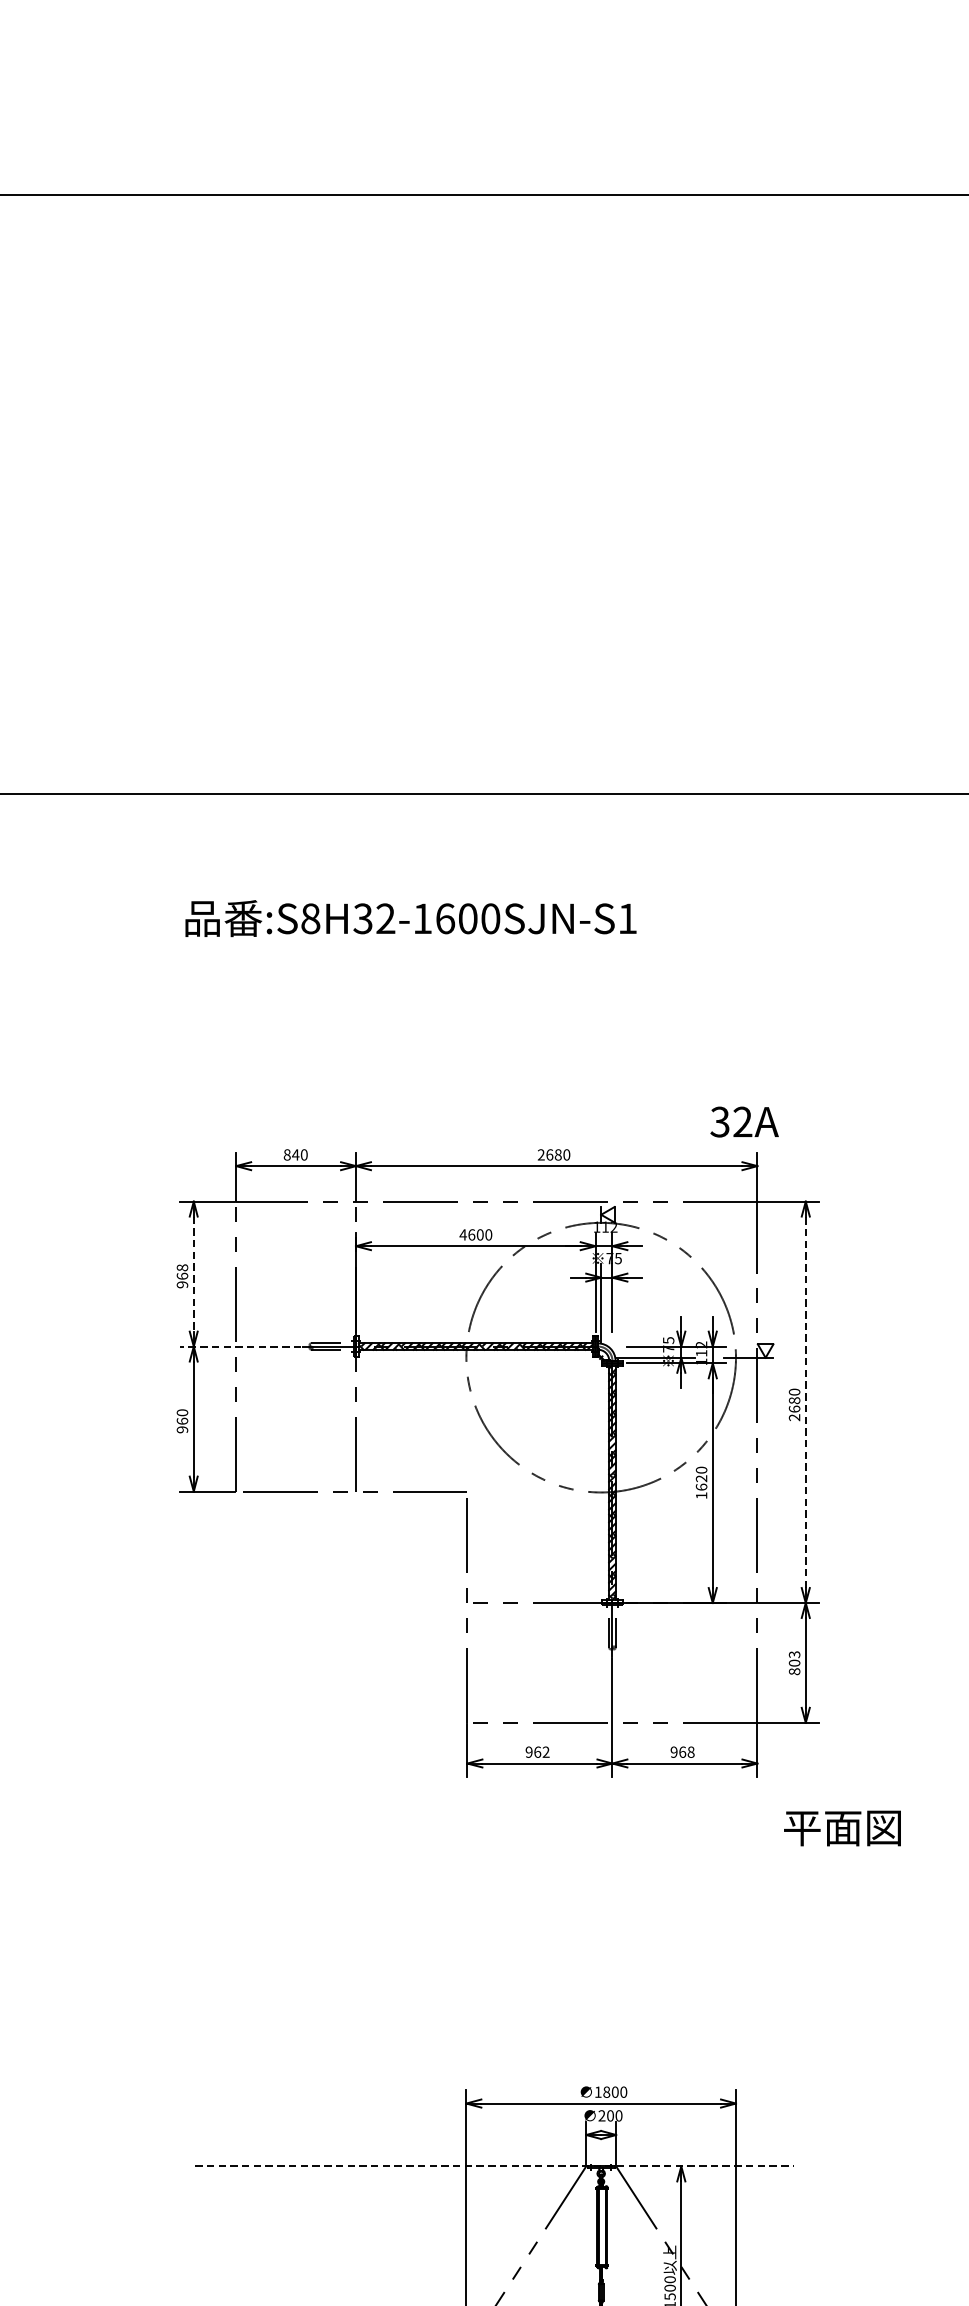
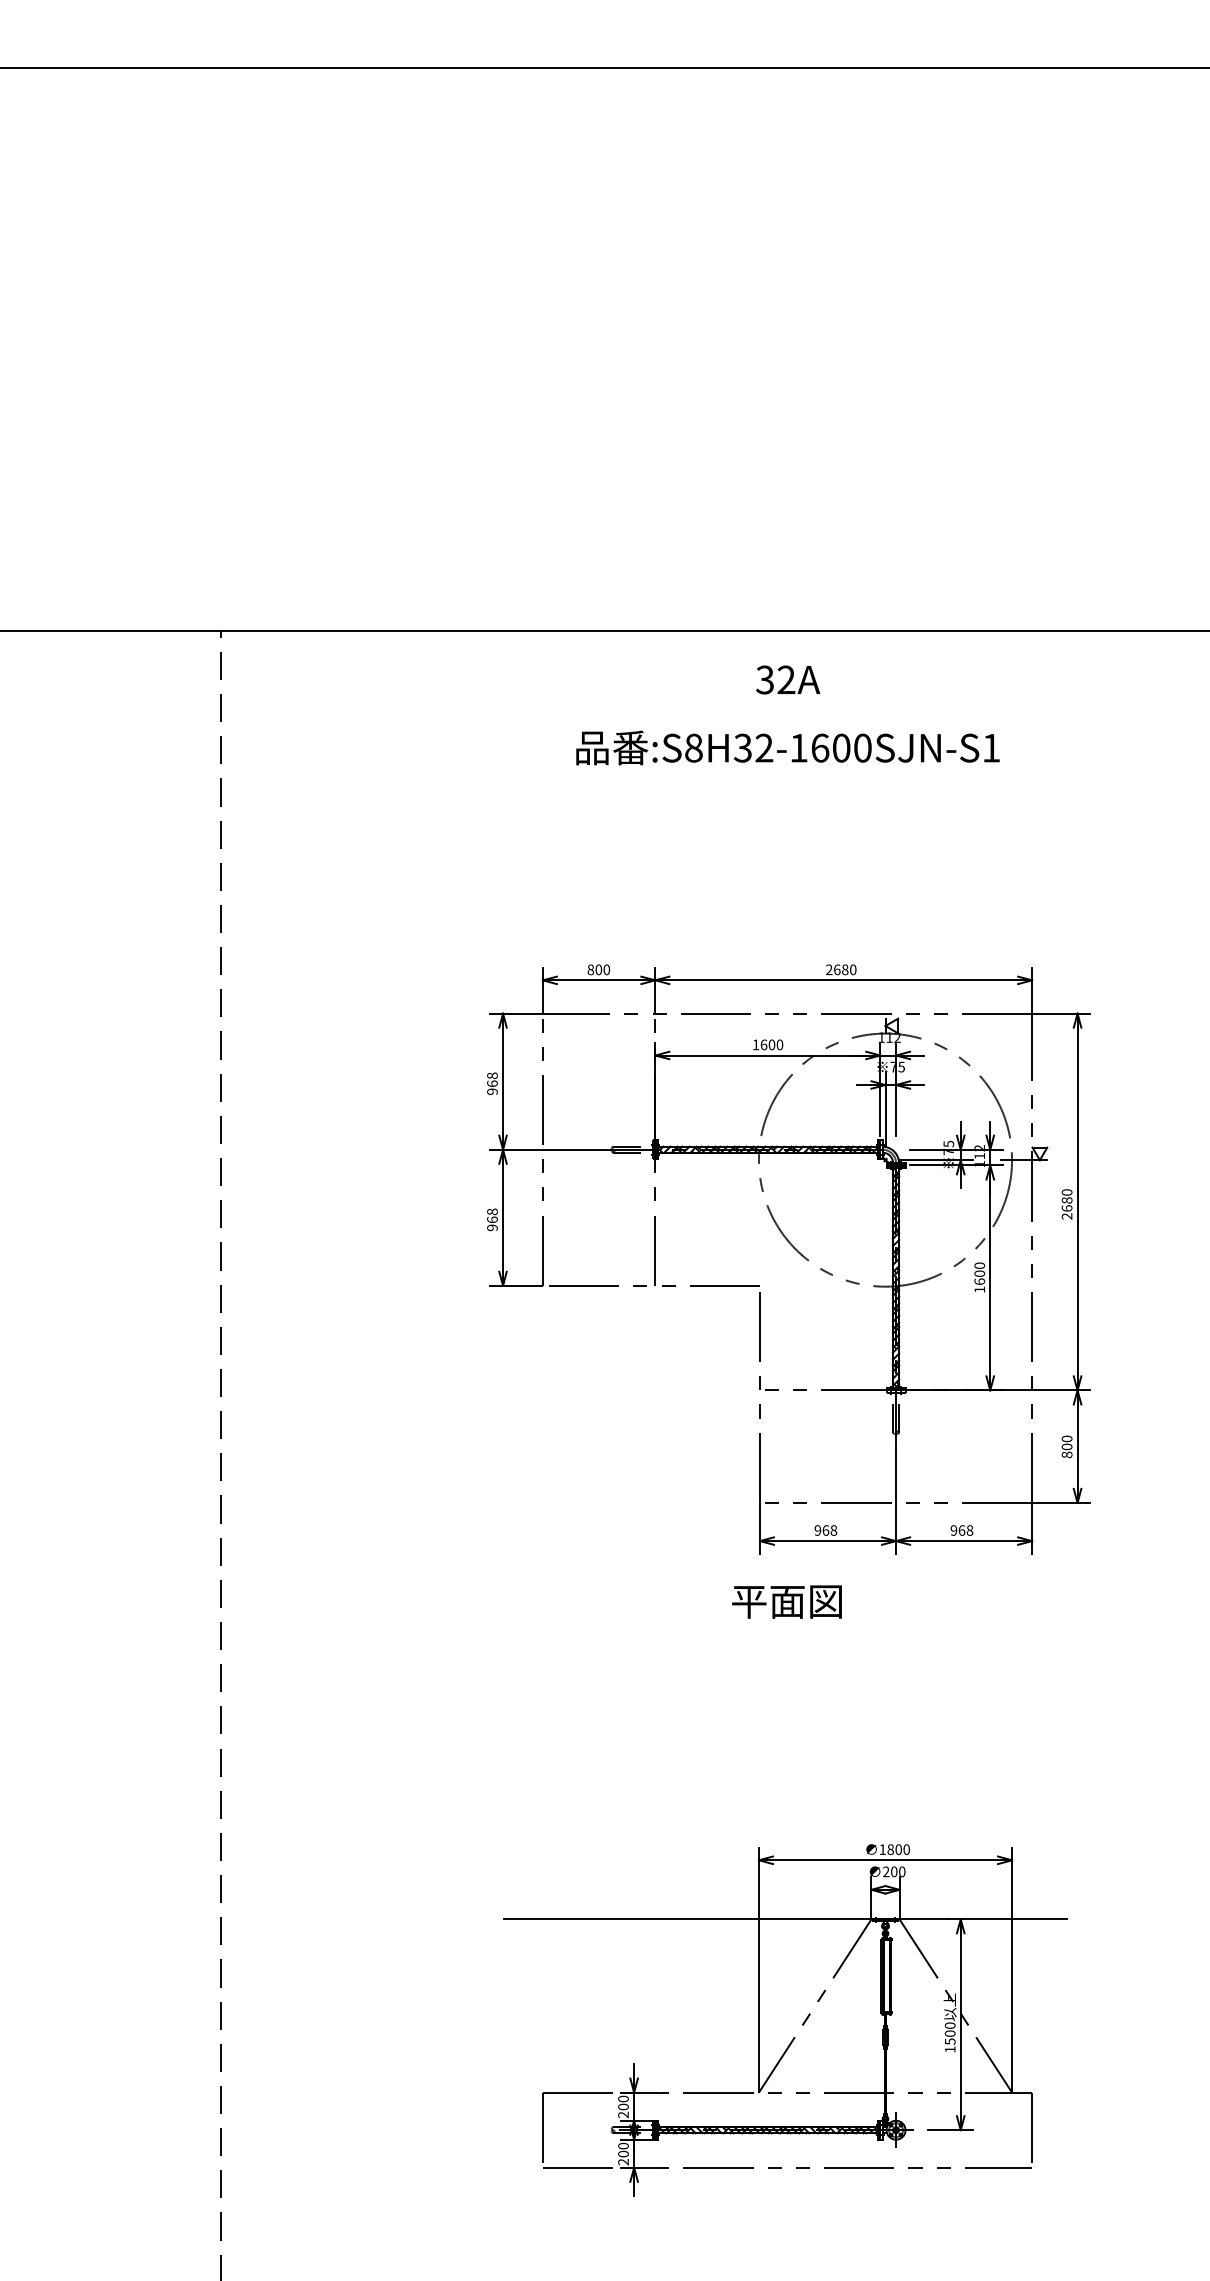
text: (410, 918) -> (787, 747), moved
text: (744, 1121) -> (788, 679), moved
text: (295, 1154) -> (598, 969), 840 -> 800
text: (462, 1234) -> (755, 1044), 4600 -> 1600
line: (194, 1273) -> (503, 1081), dashed -> solid
line: (241, 1346) -> (547, 1149), dashed -> solid
line: (805, 1401) -> (1077, 1201), dashed -> solid
text: (182, 1412) -> (492, 1211), 960 -> 968
text: (701, 1478) -> (979, 1273), 1620 -> 1600
text: (794, 1654) -> (1066, 1438), 803 -> 800
text: (545, 1752) -> (833, 1530), 962 -> 968
text: (841, 1827) -> (786, 1601), moved
line: (495, 2166) -> (786, 1919), dashed -> solid

